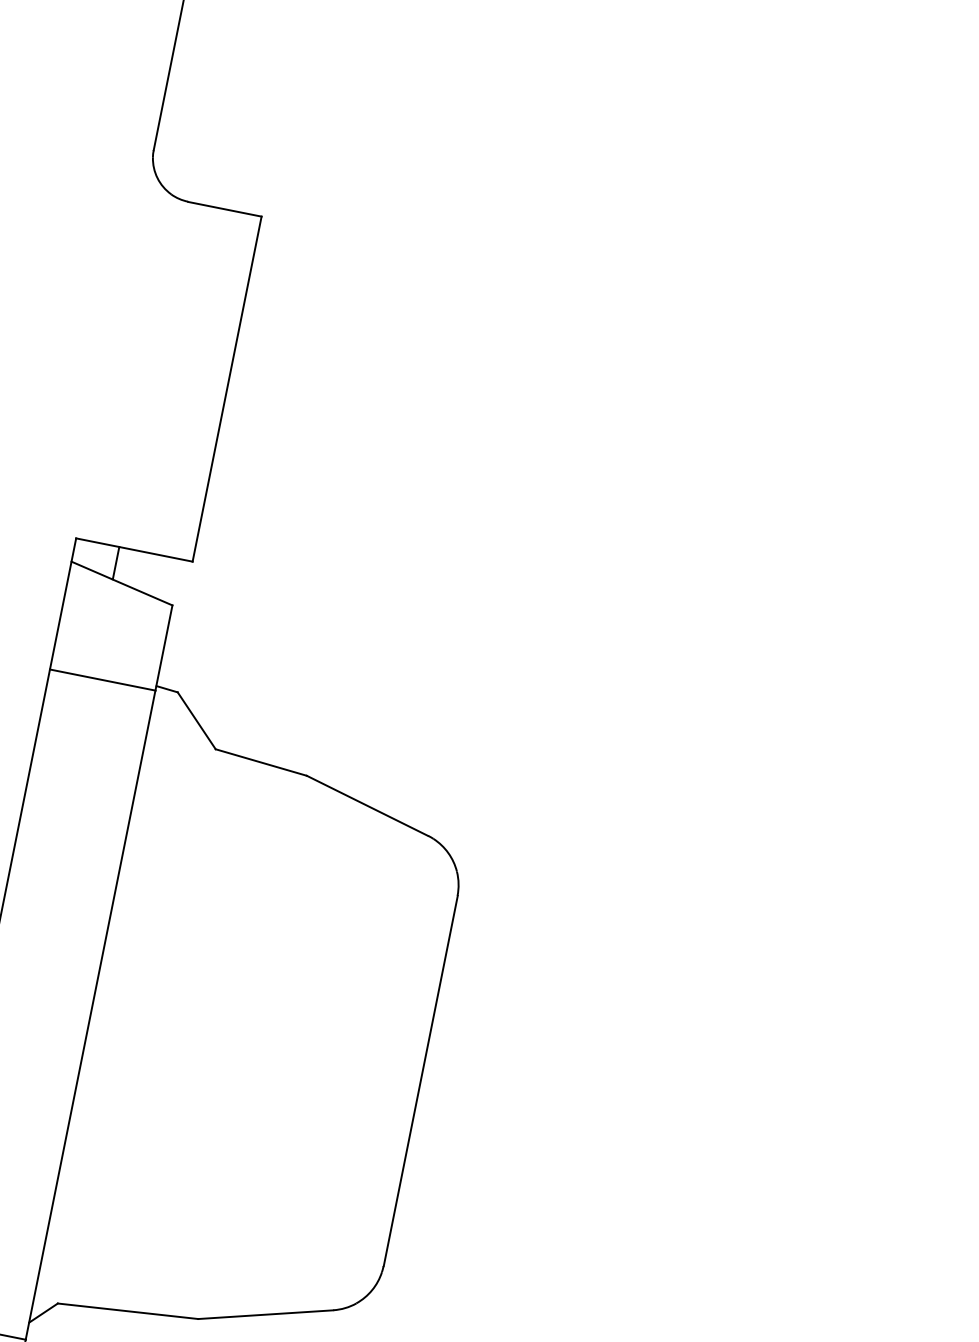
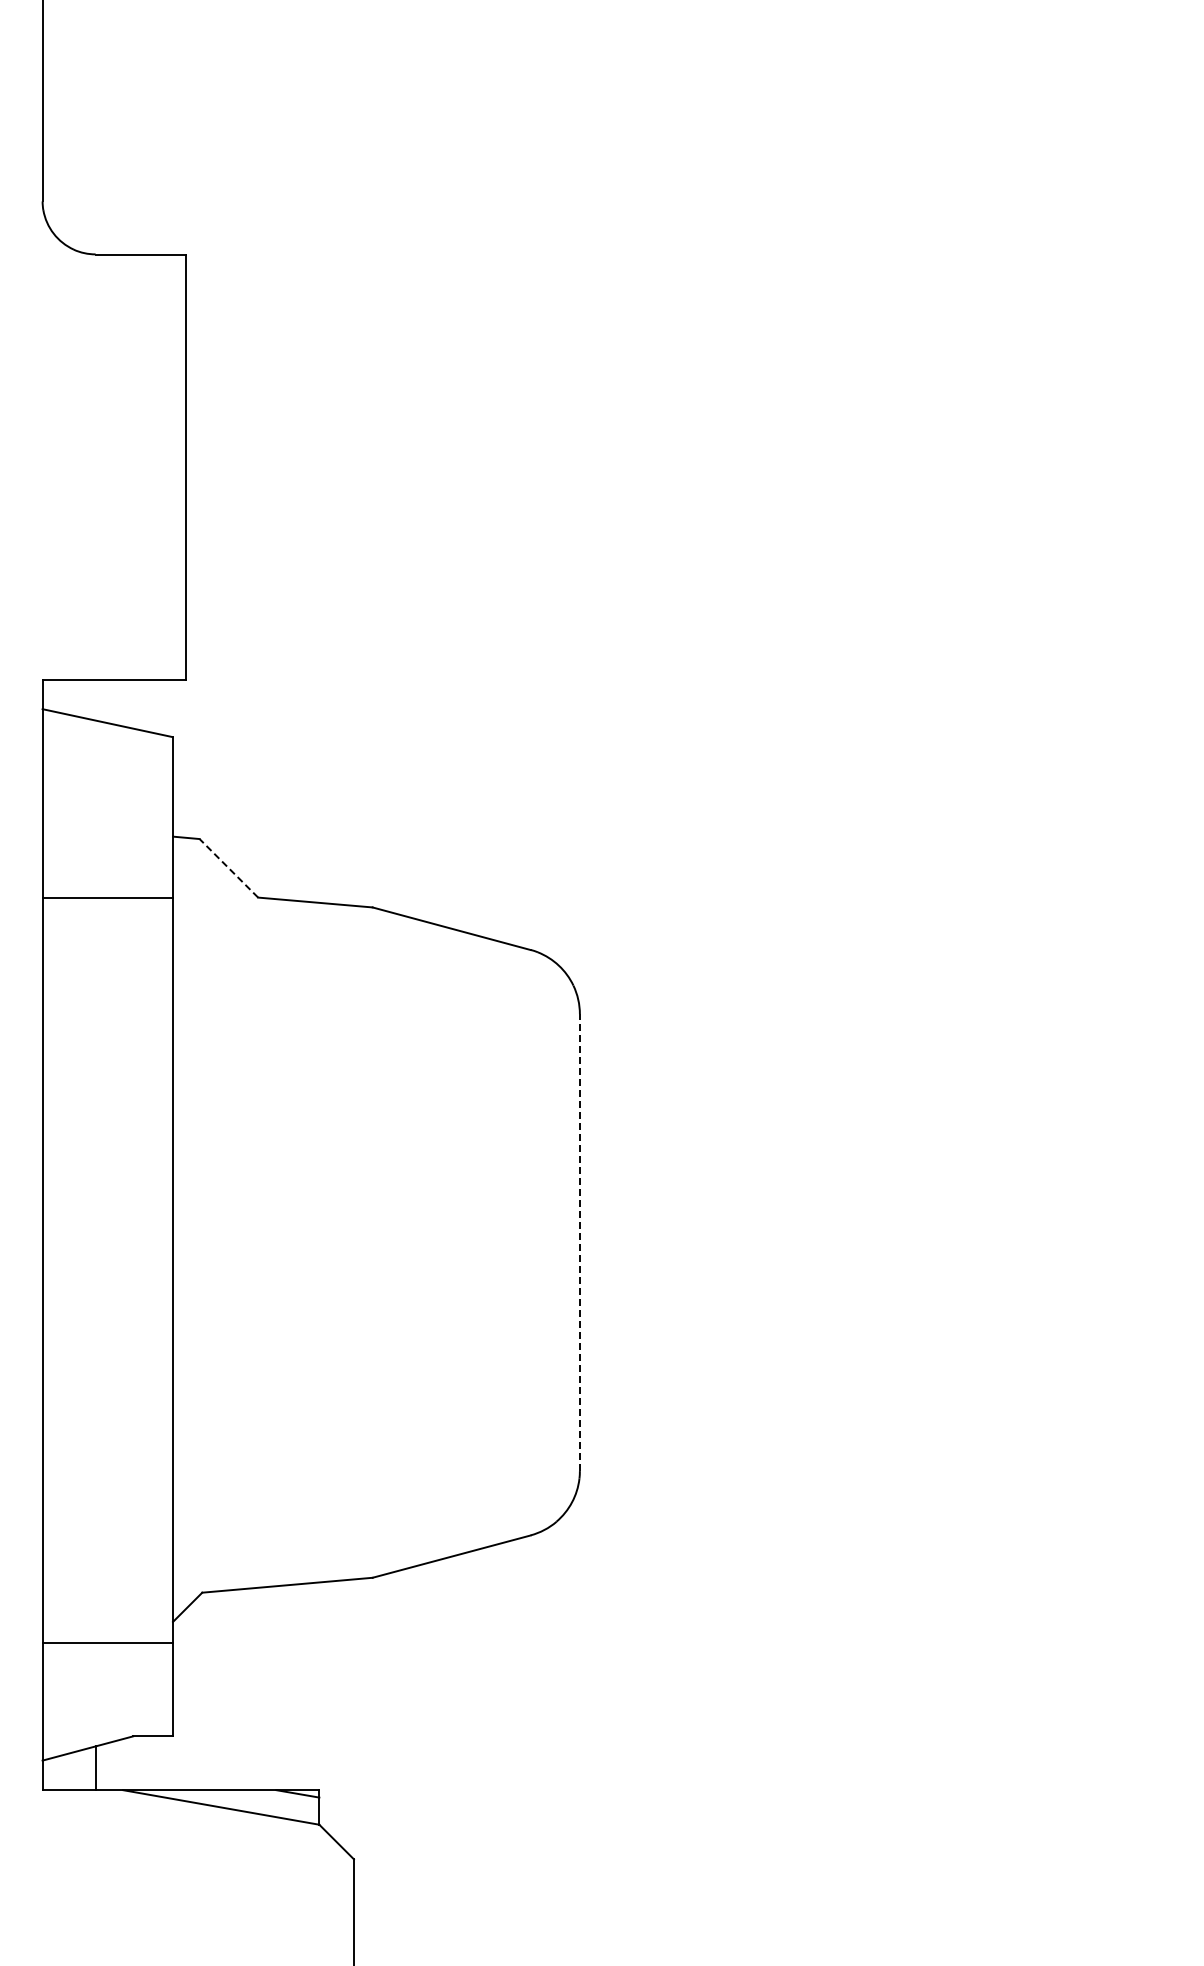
line: (115, 563) -> (95, 700), removed
line: (102, 680) -> (107, 898), moved
line: (196, 720) -> (228, 867), solid -> dashed
line: (421, 1080) -> (580, 1242), solid -> dashed

